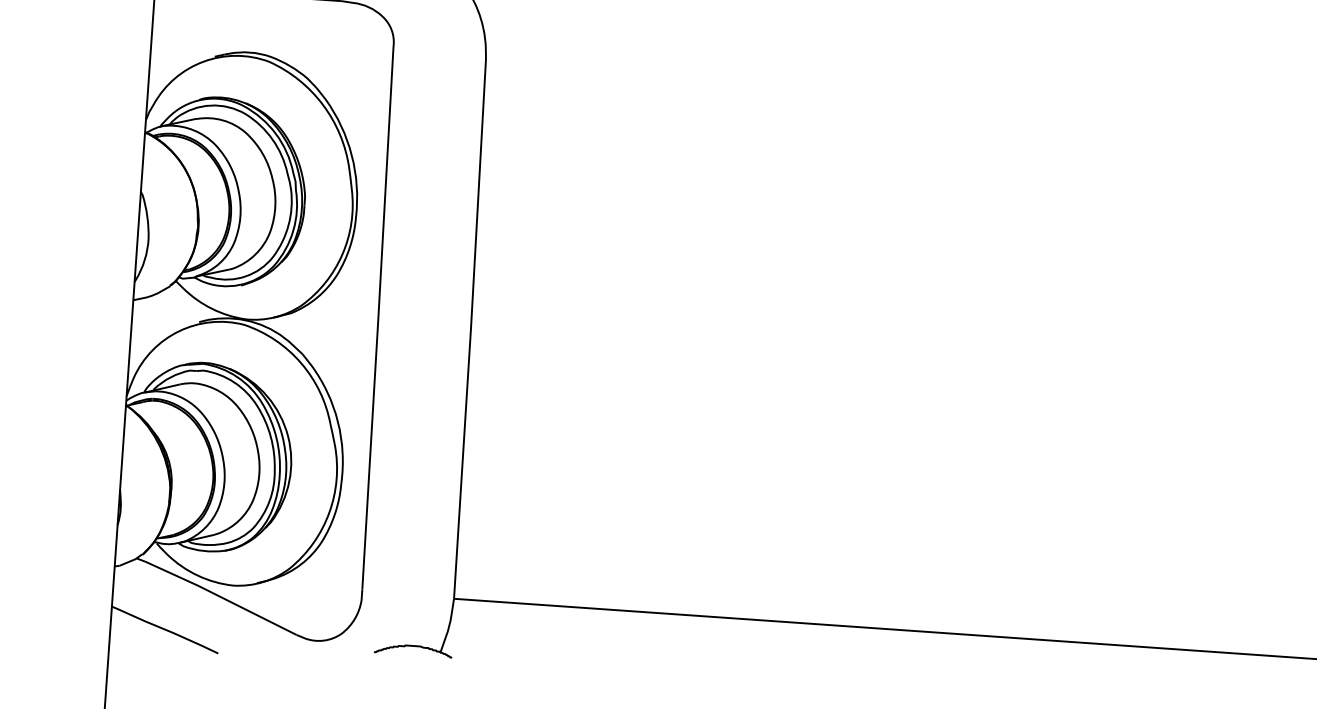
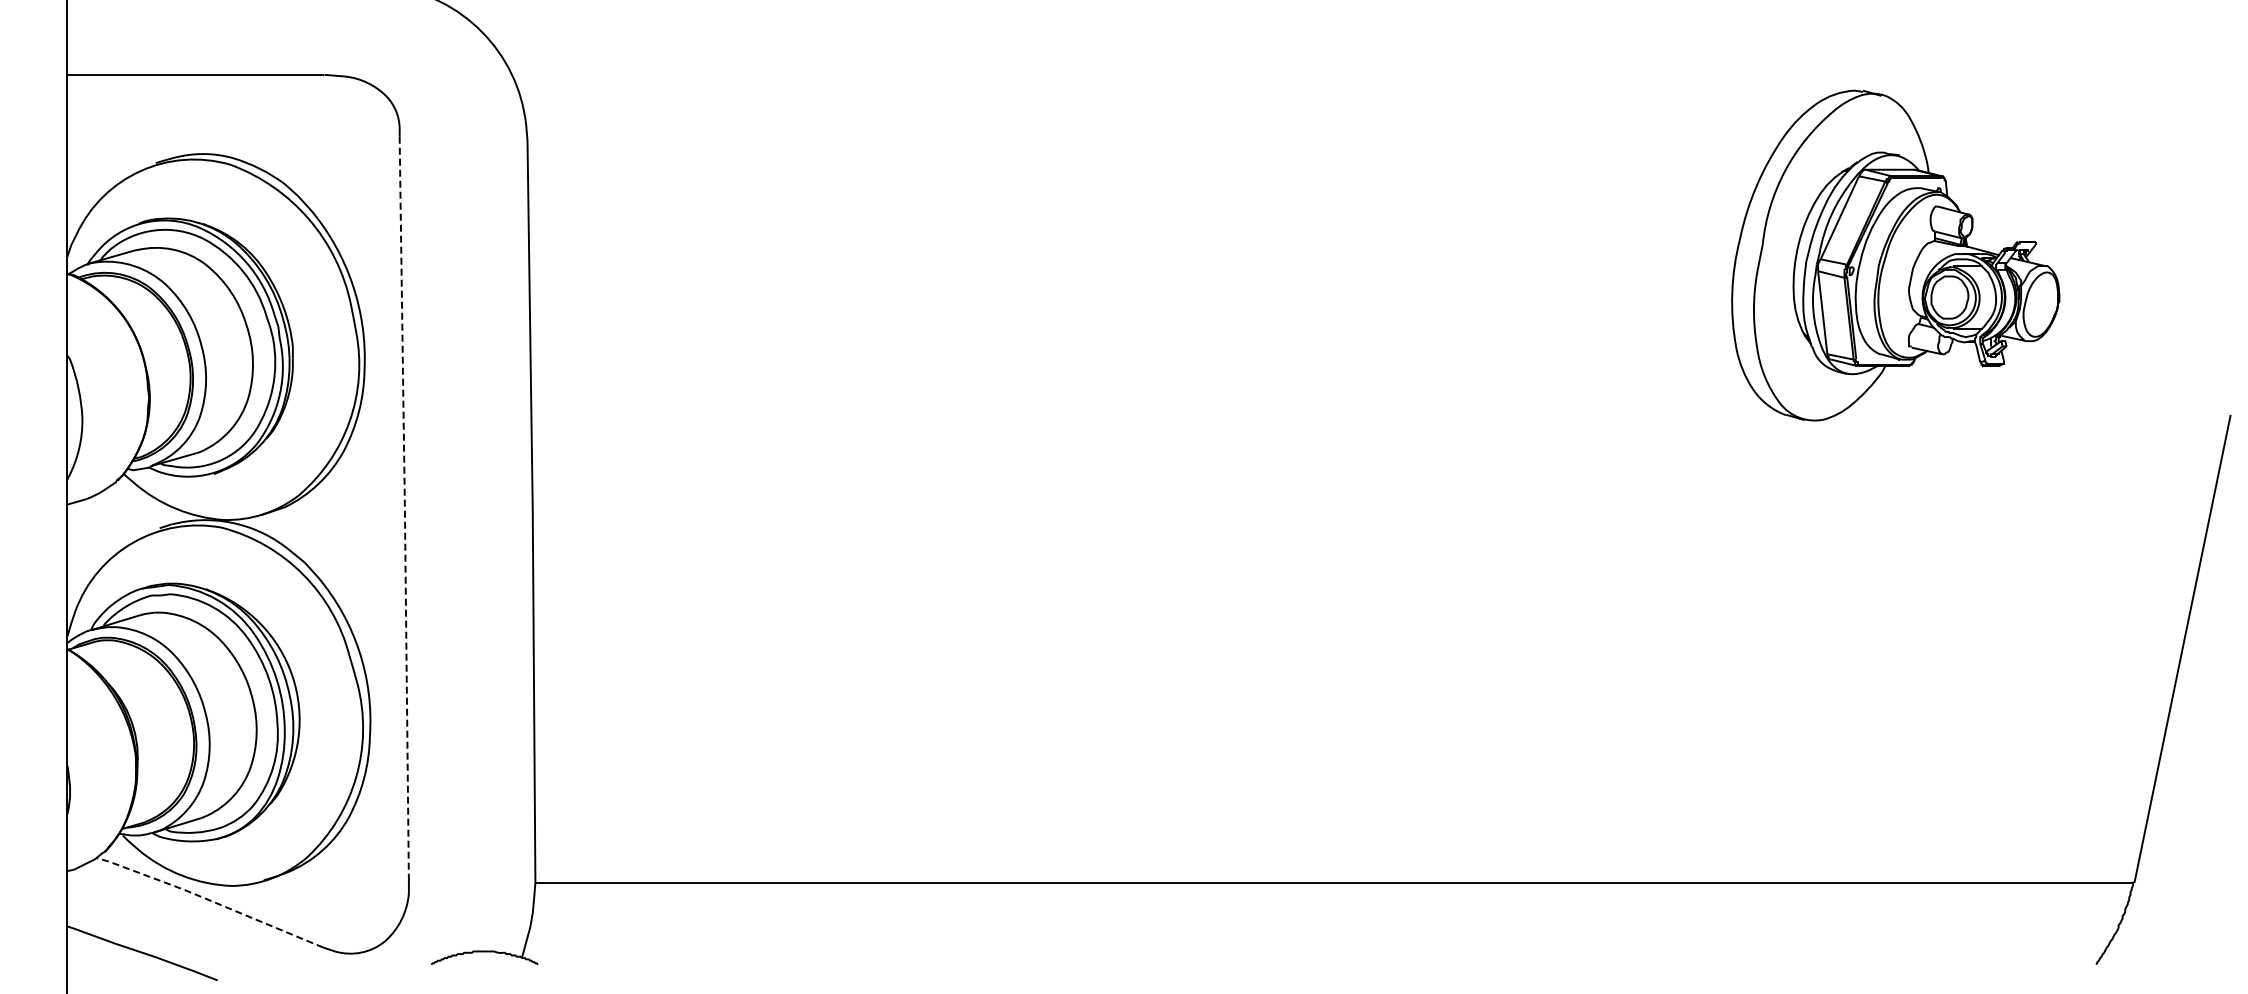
line: (377, 320) -> (404, 508), solid -> dashed
line: (216, 595) -> (209, 900), solid -> dashed

